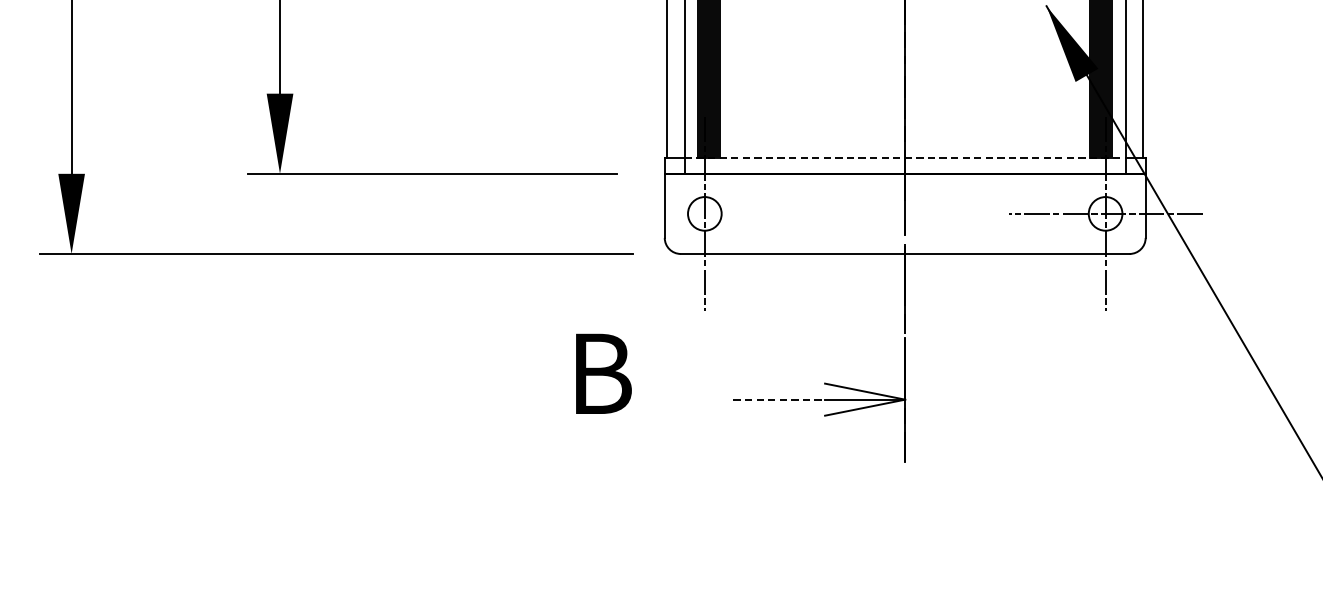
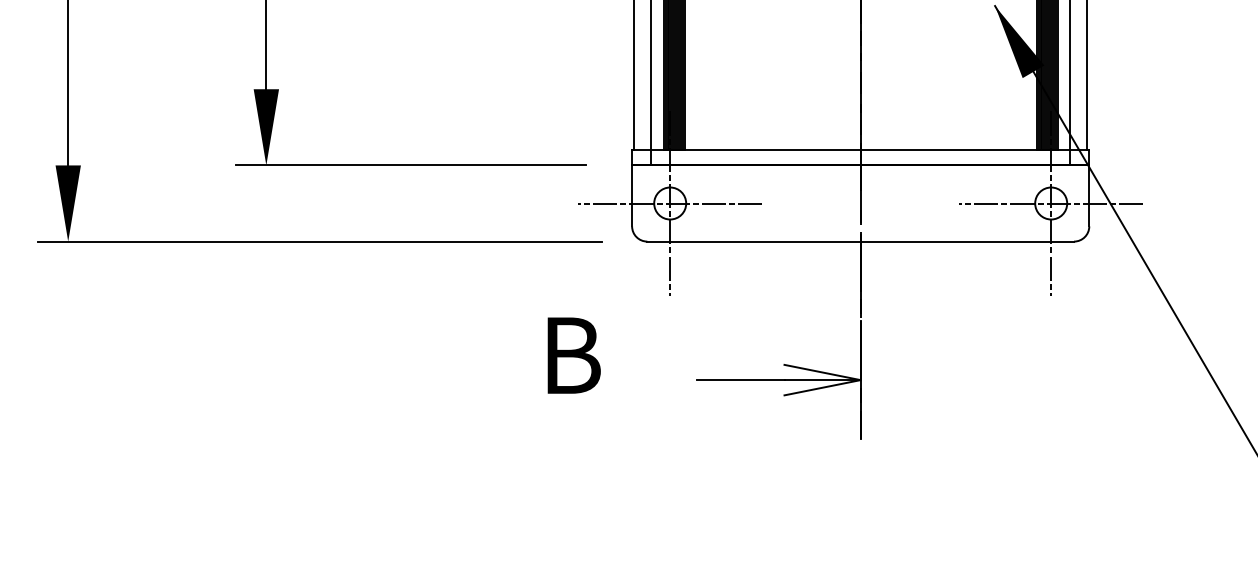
line: (905, 158) -> (860, 150), dashed -> solid
line: (705, 213) -> (670, 203), added
line: (778, 400) -> (740, 380), dashed -> solid

